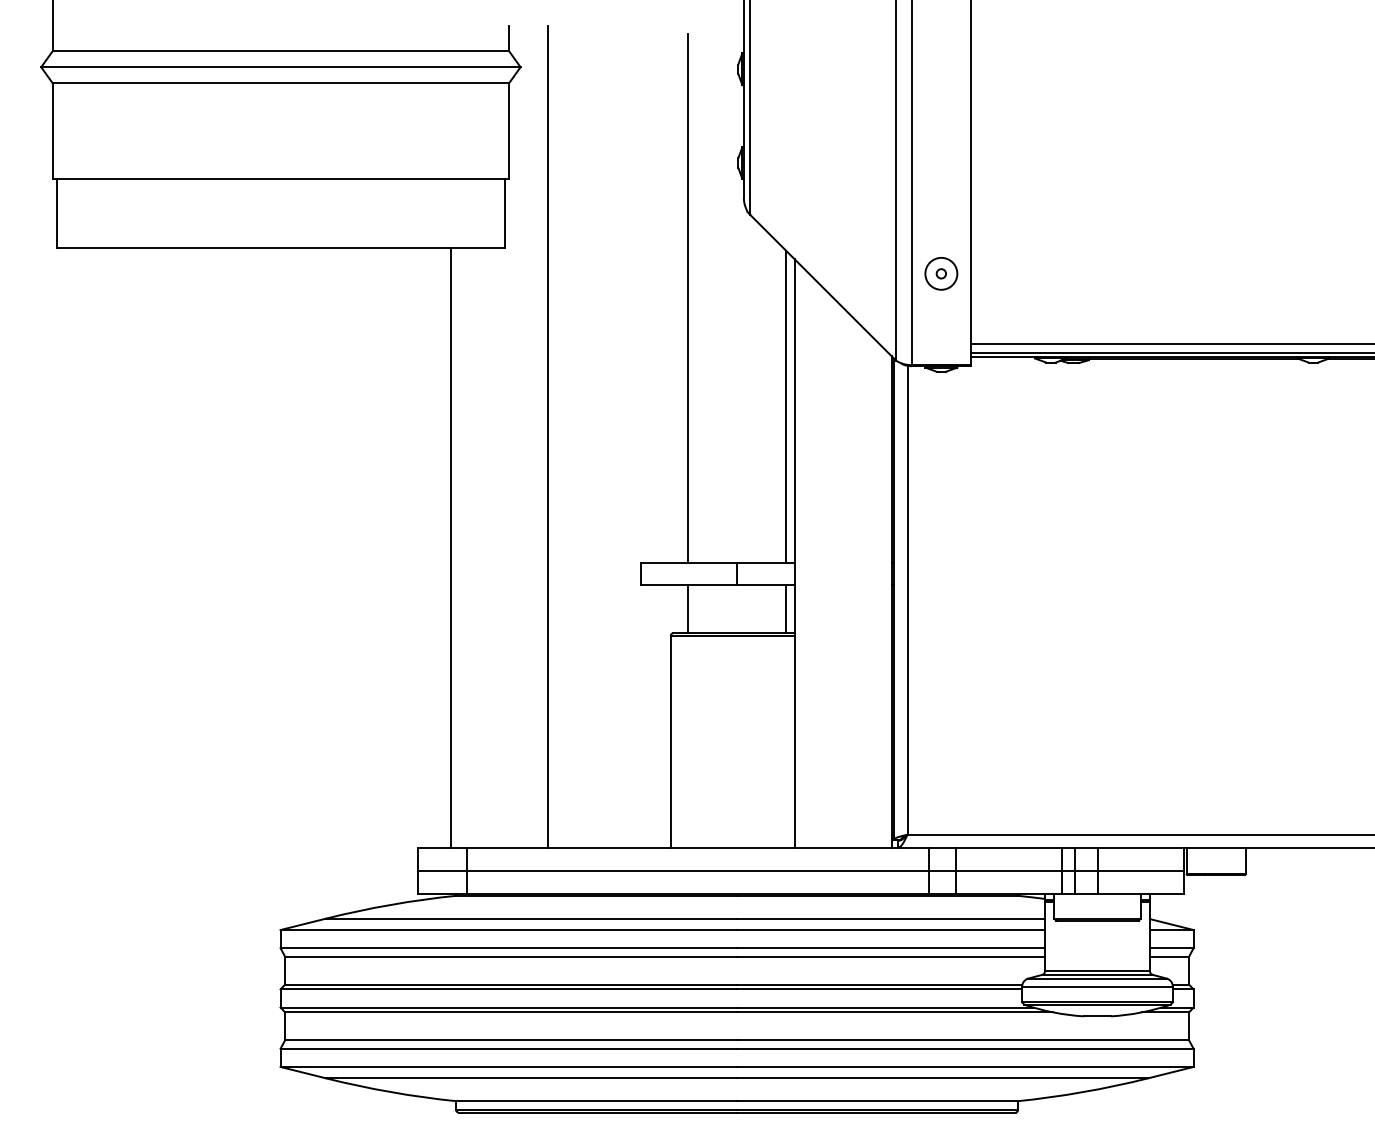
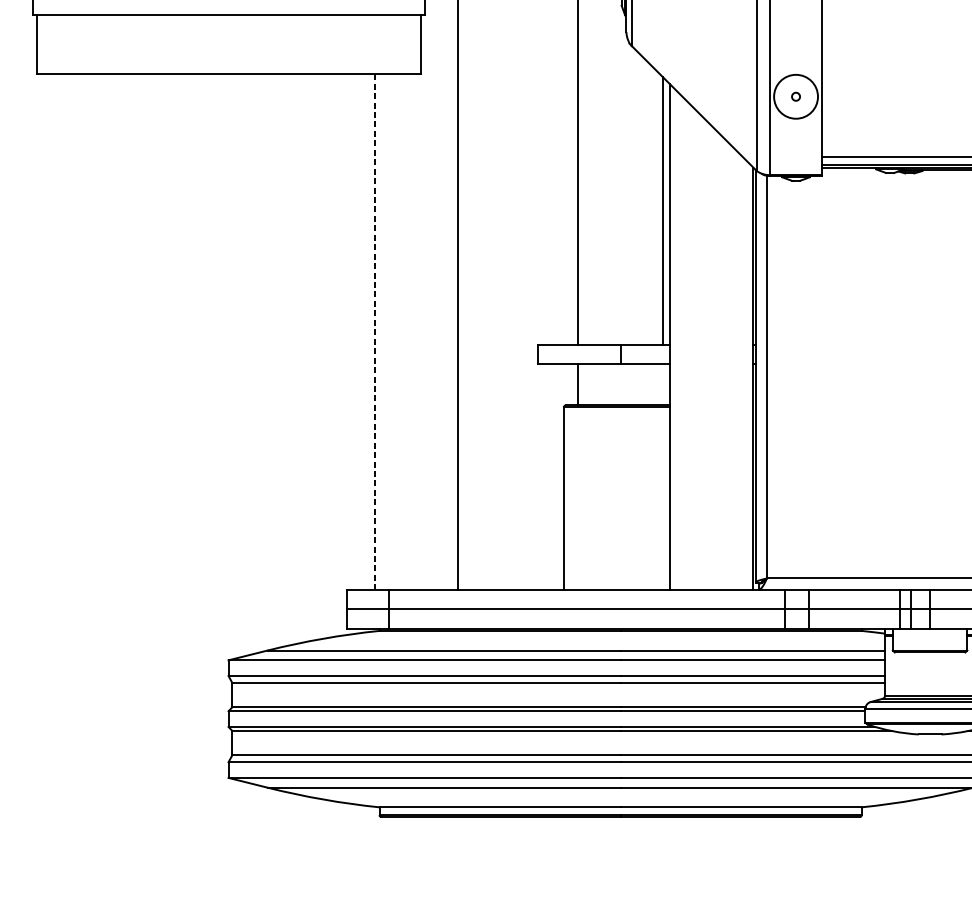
circle: (941, 273) -> (796, 96), size x1.6
line: (450, 548) -> (374, 332), solid -> dashed
line: (786, 609) -> (663, 385), removed

